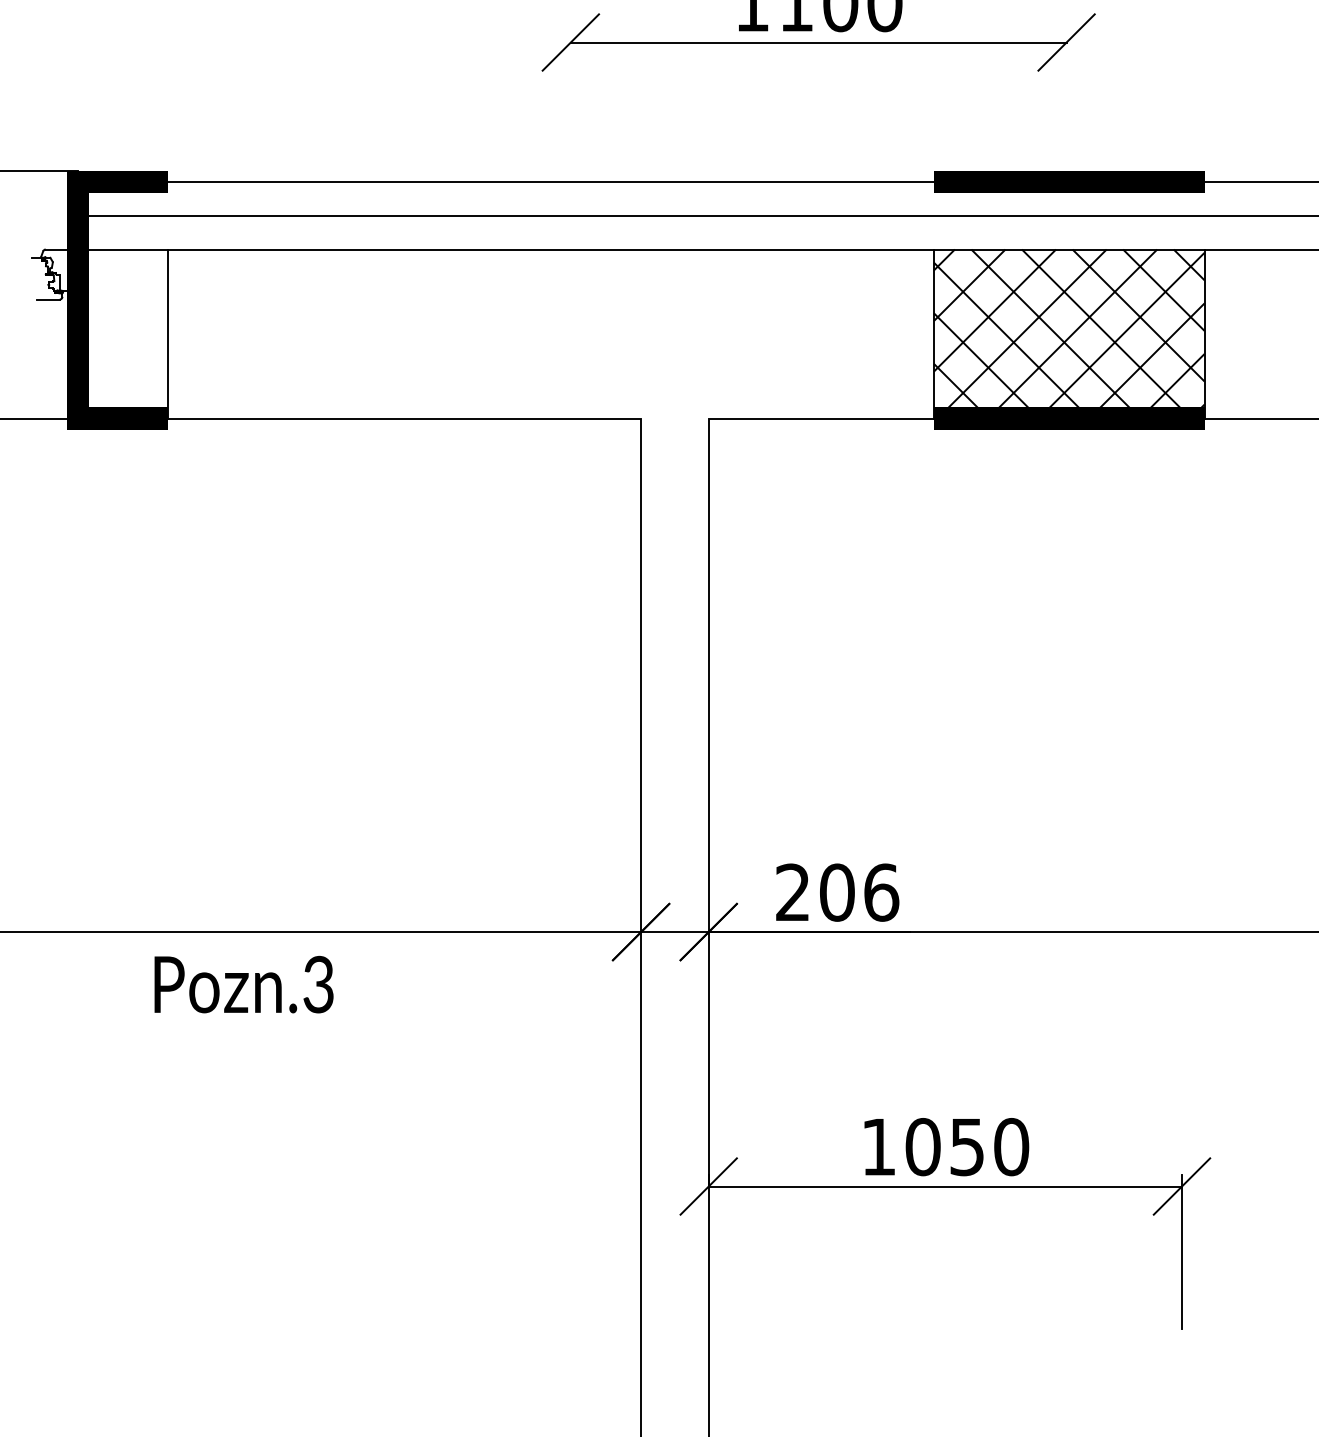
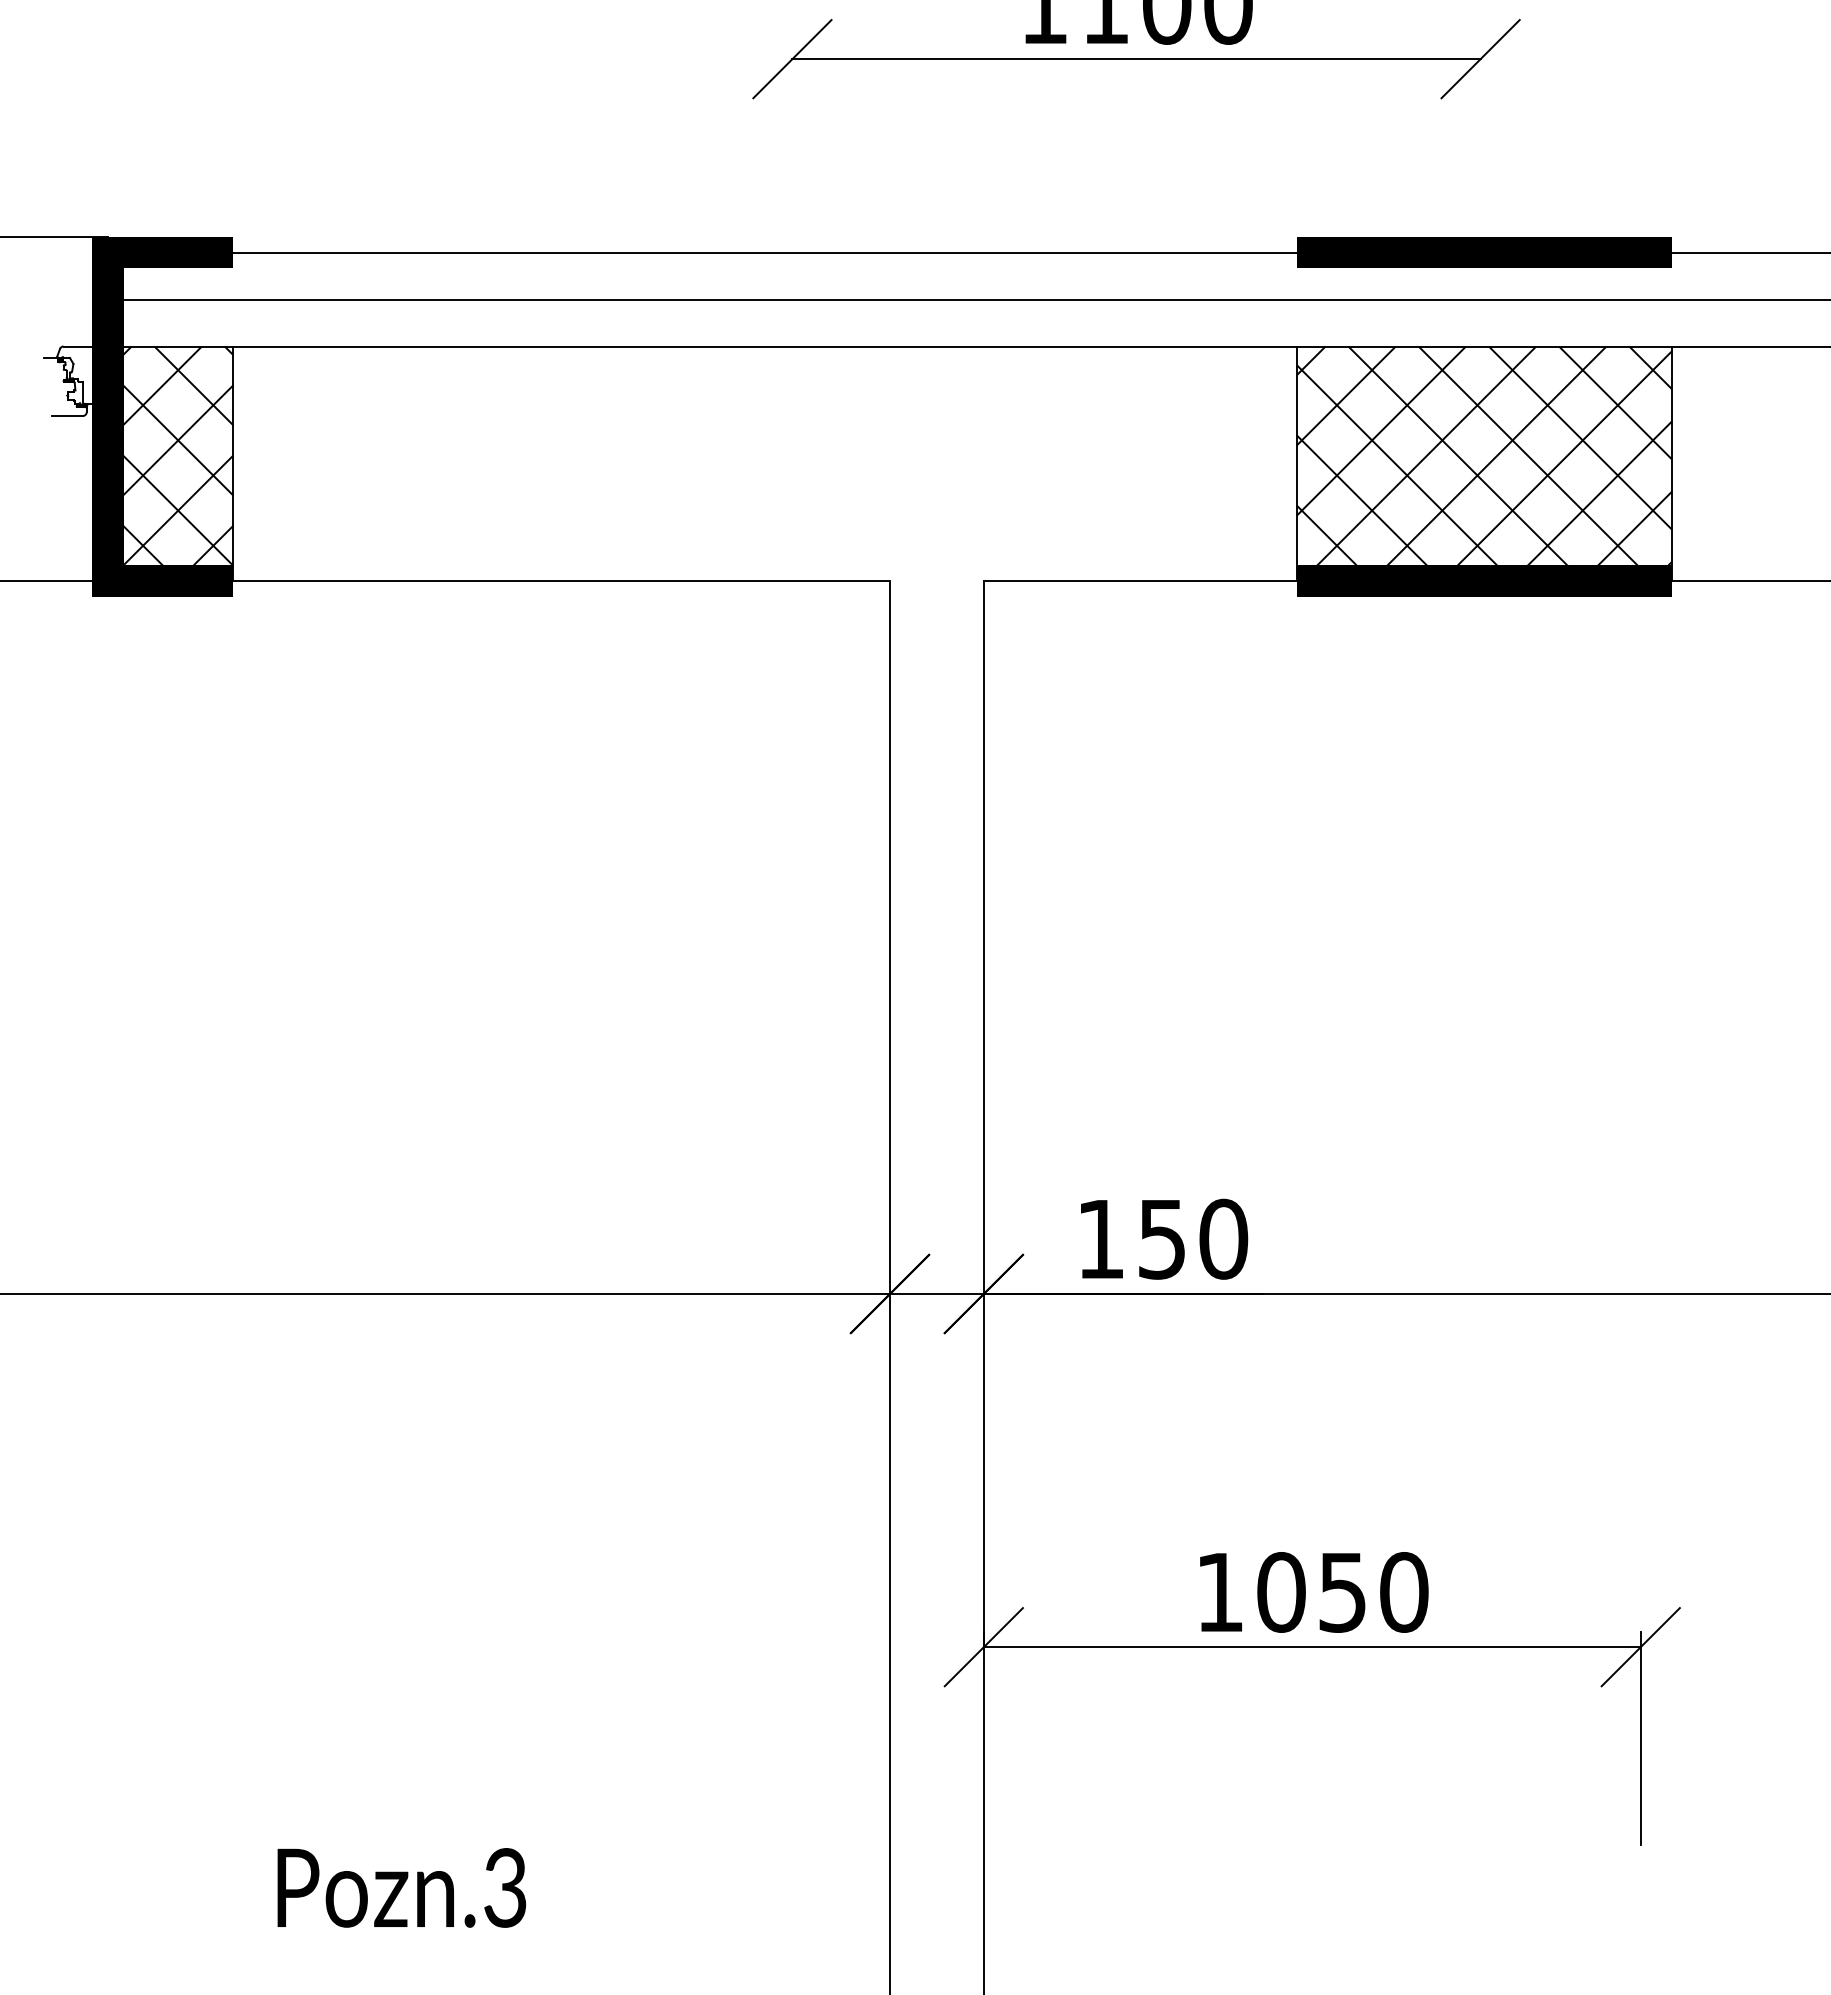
hatch: (122, 333) -> (170, 463), added
text: (837, 892) -> (1162, 1238), 206 -> 150
text: (243, 984) -> (401, 1887), moved

